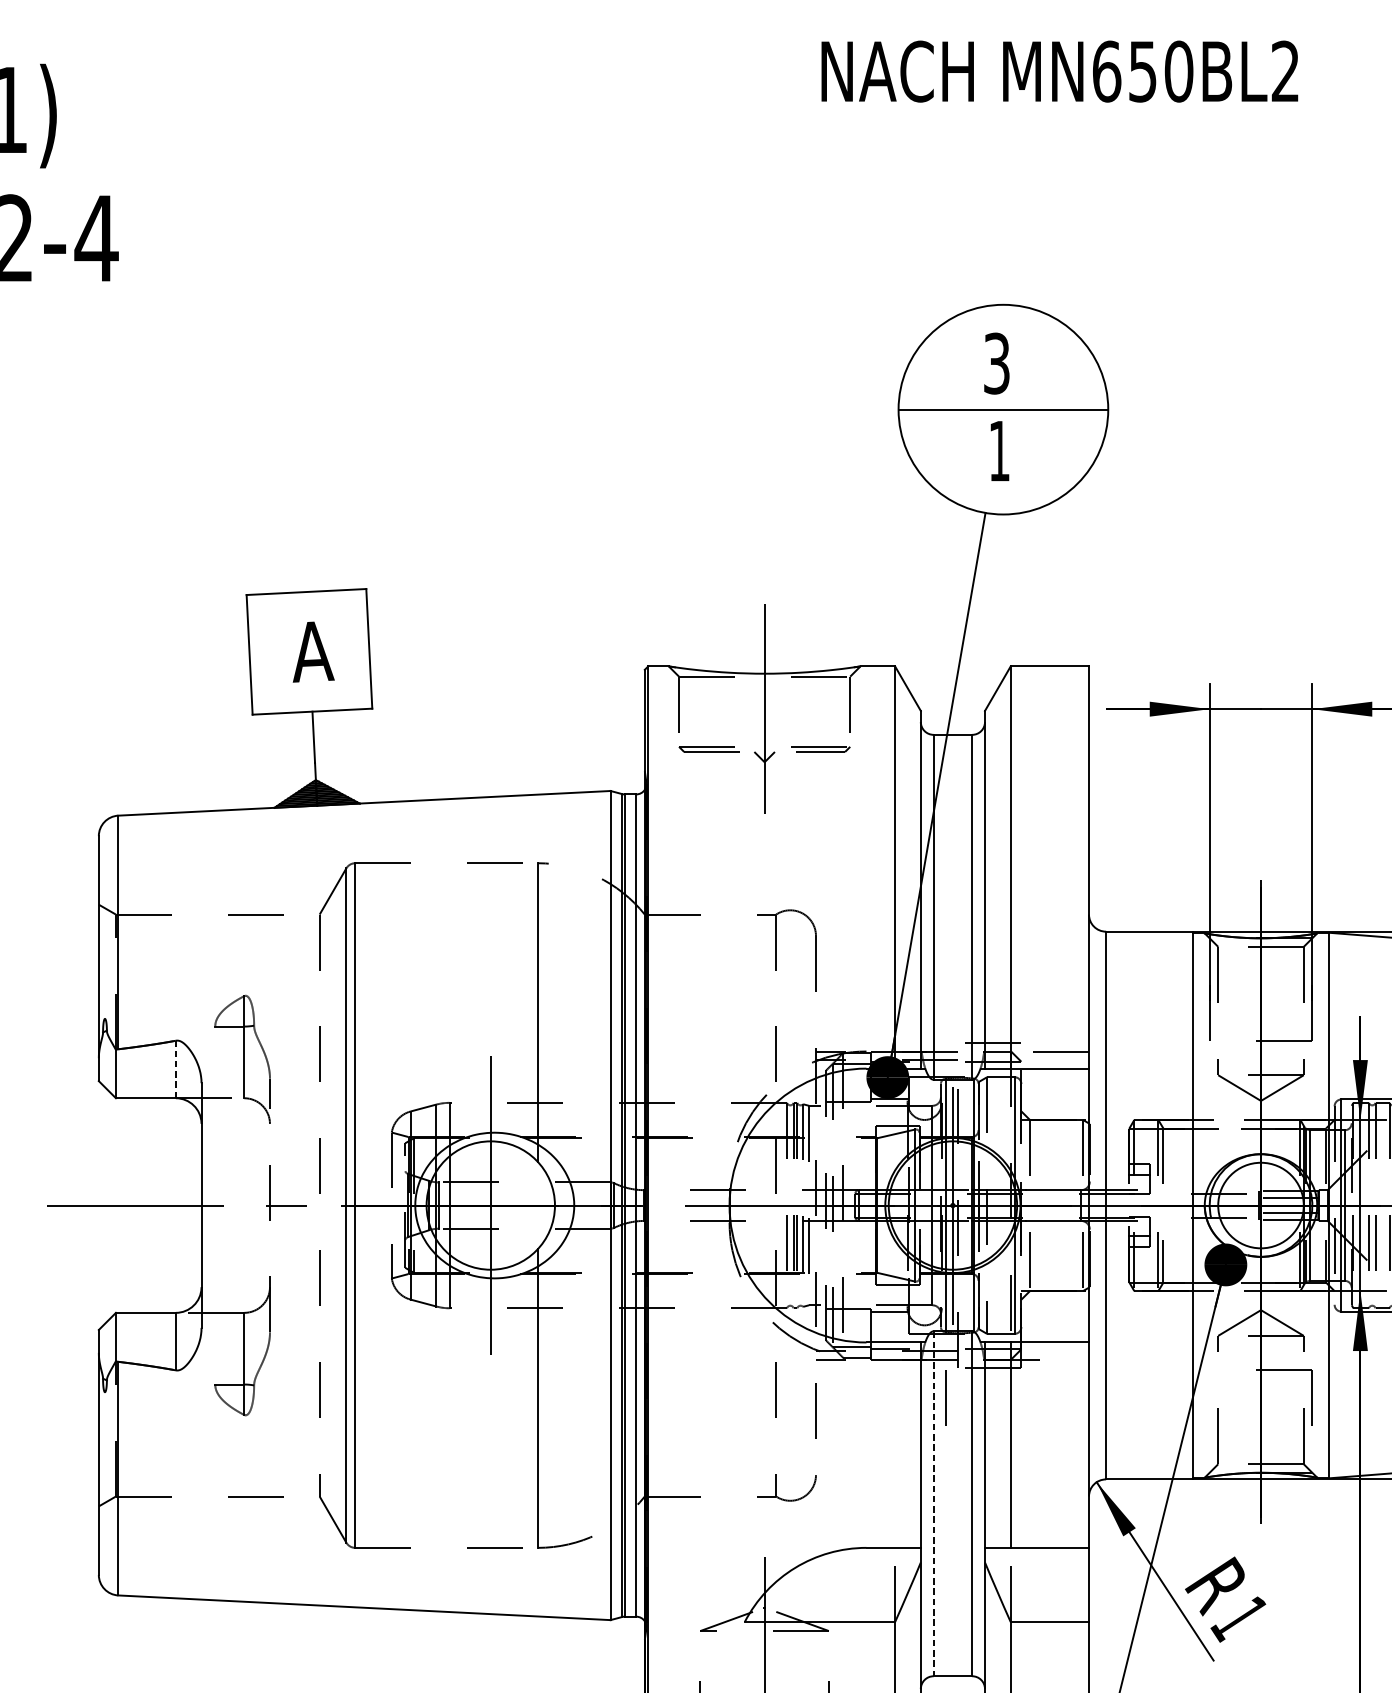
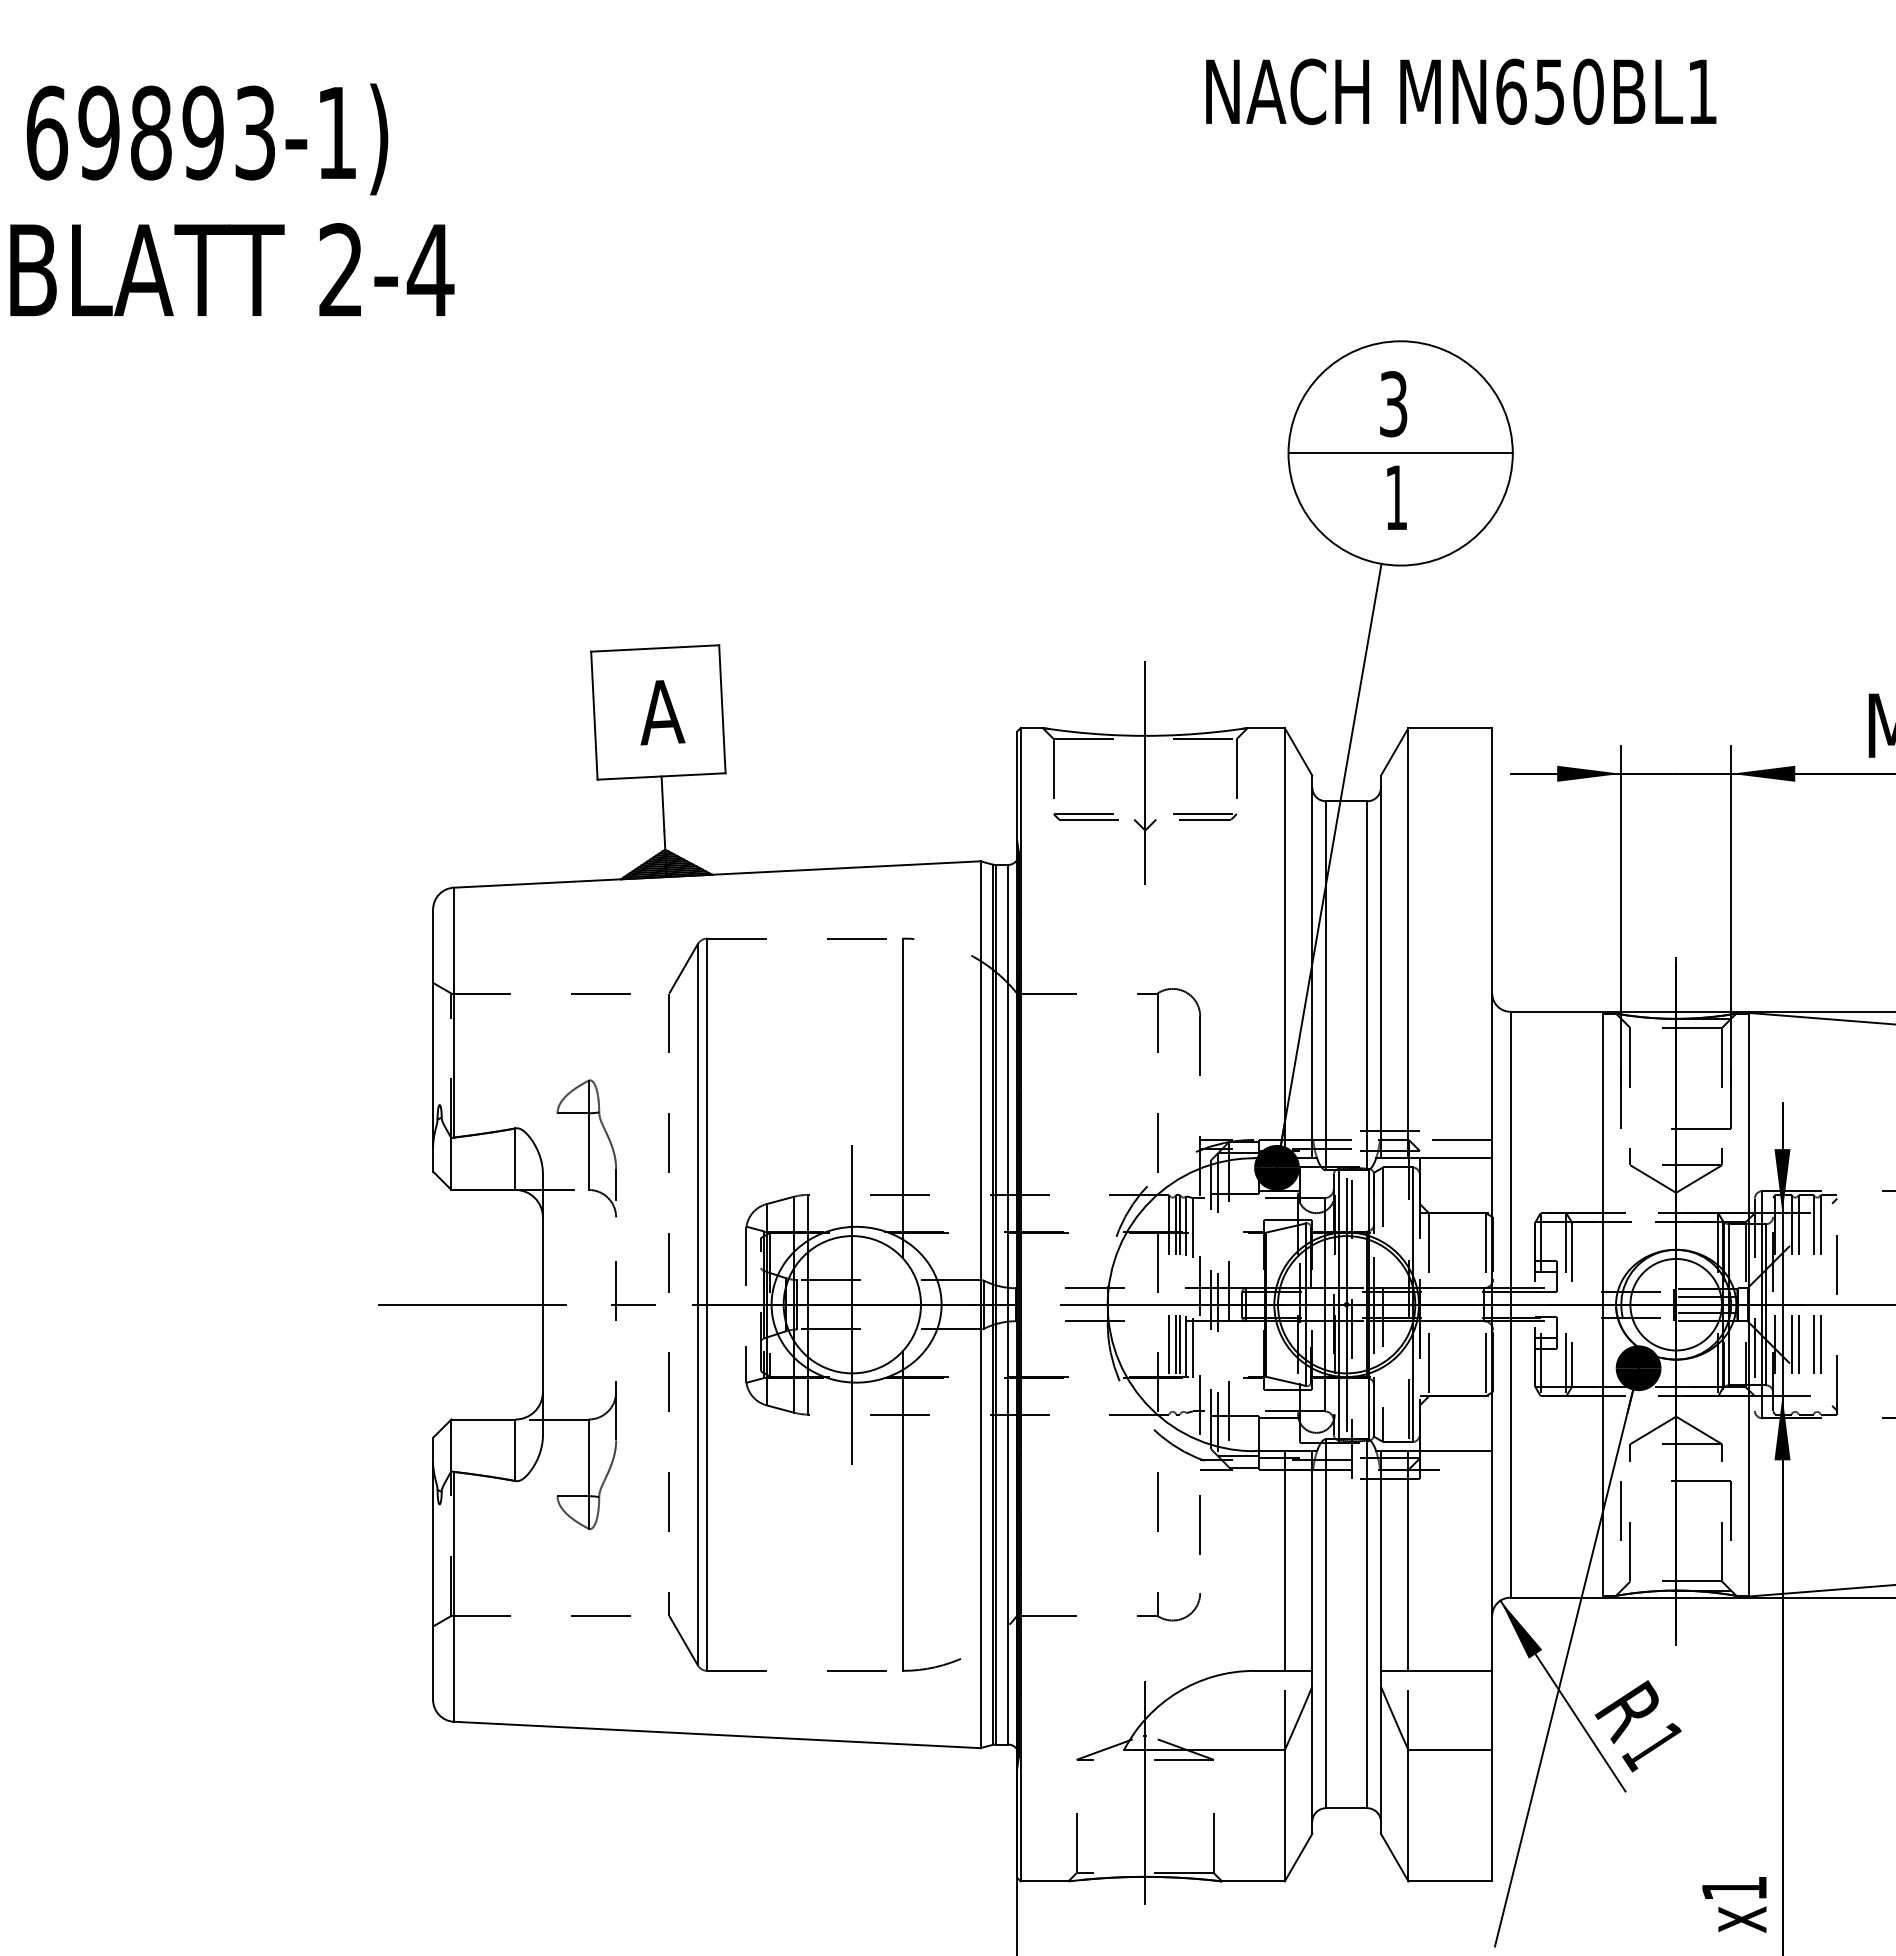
text: (1284, 70) -> (1701, 90), MN650BL2 -> MN650BL1
line: (175, 1069) -> (515, 1159), dashed -> solid
line: (945, 1397) -> (1620, 1510), moved
line: (894, 1444) -> (1284, 1560), added
line: (934, 1504) -> (1326, 1624), dashed -> solid

